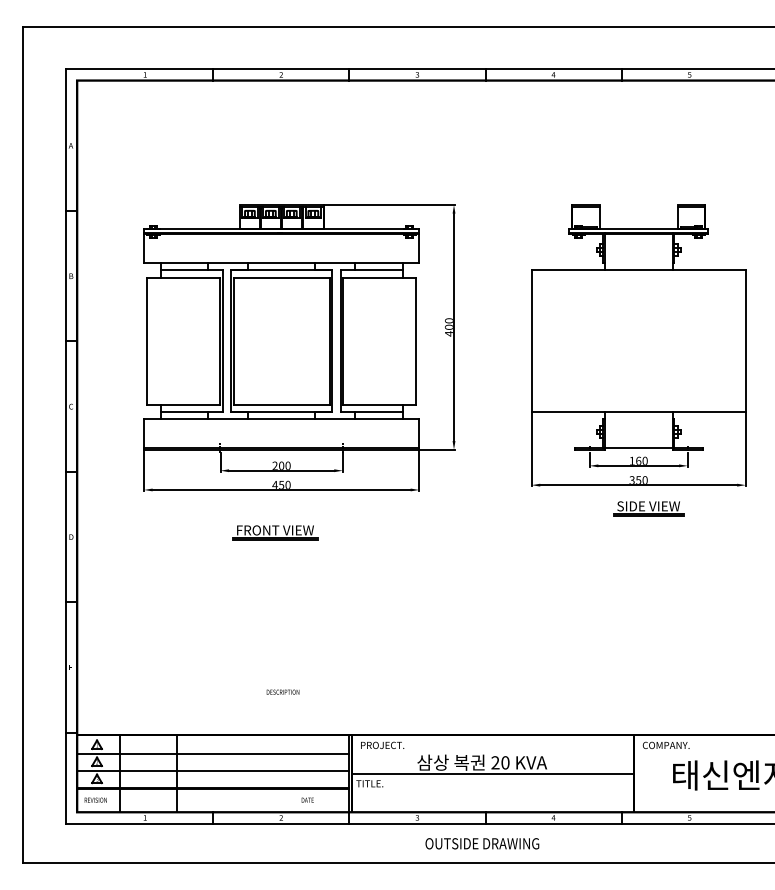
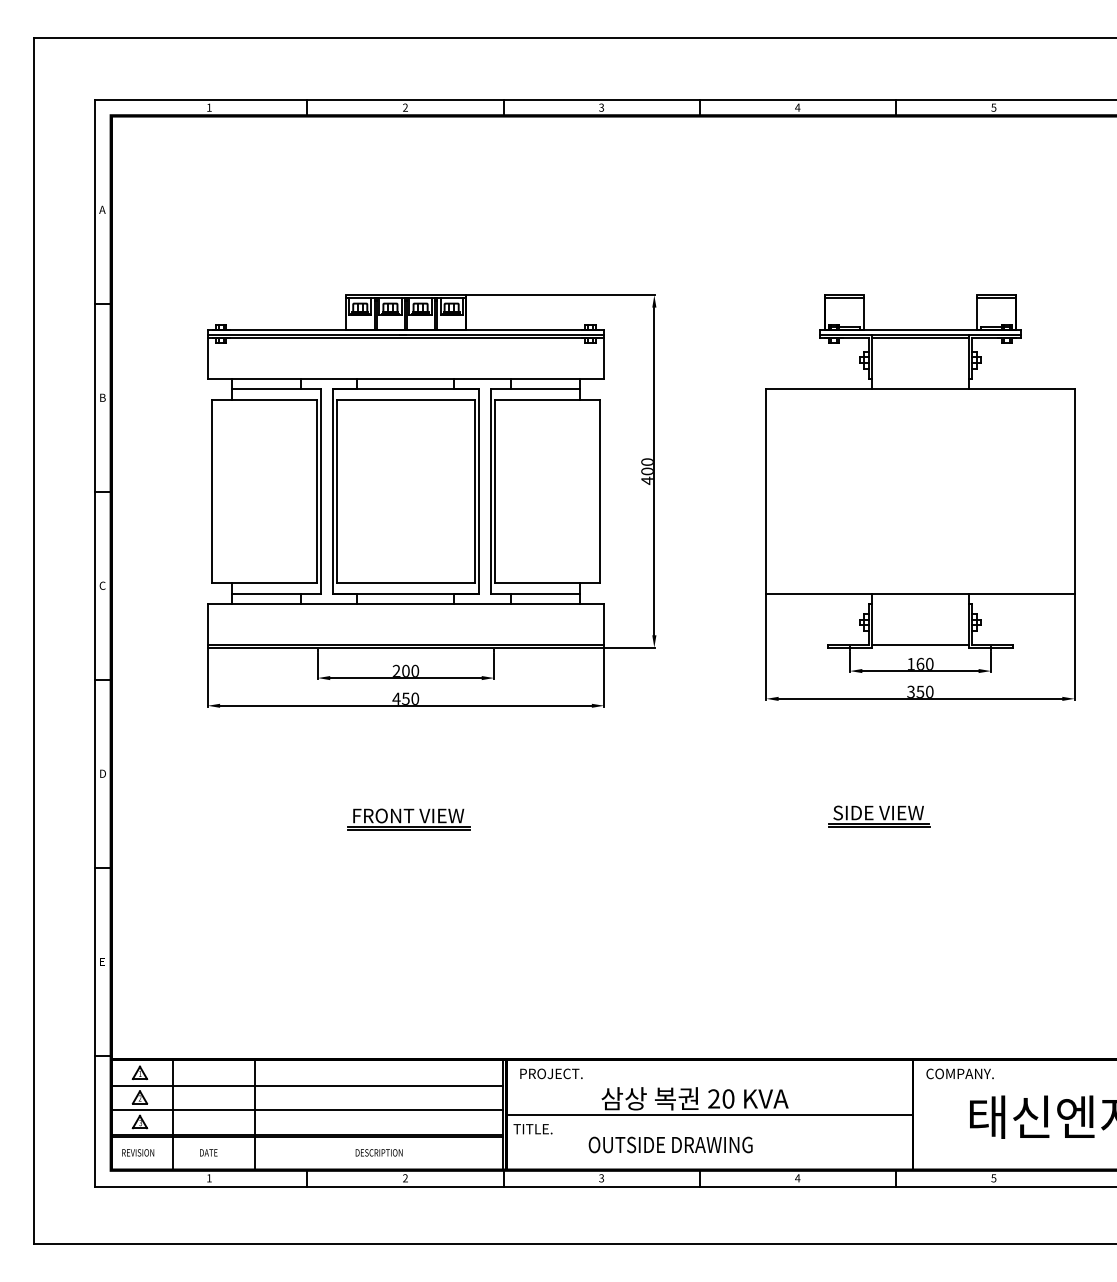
part: (648, 508) -> (878, 816), moved
part: (275, 532) -> (408, 818), moved
text: (282, 691) -> (378, 1151), moved
text: (307, 799) -> (208, 1151), moved
text: (482, 843) -> (670, 1144), moved

